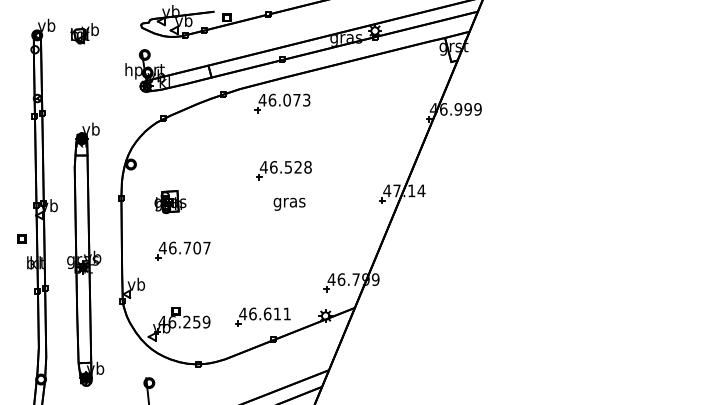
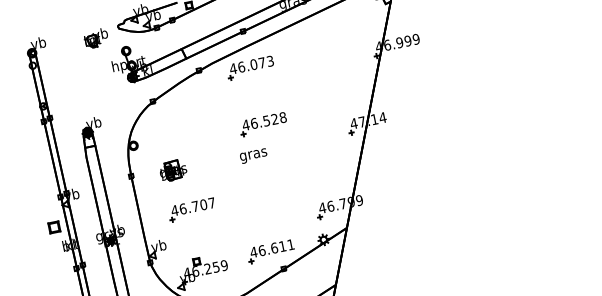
part: (84, 33) -> (96, 38), moved
text: (289, 203) -> (253, 155), moved
part: (21, 238) -> (54, 227), size x1.6

